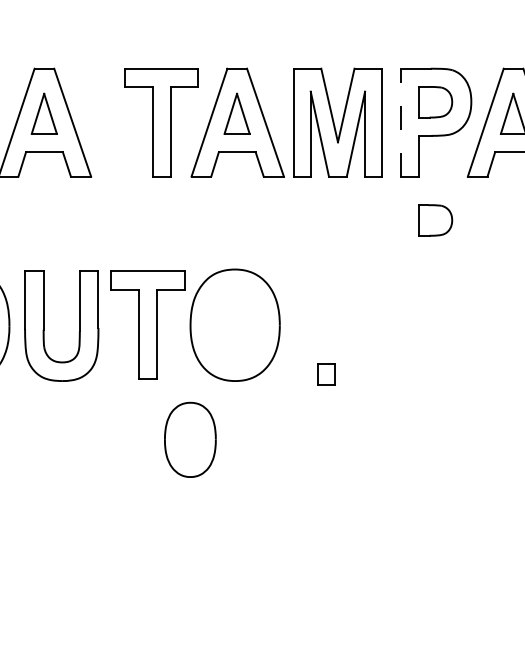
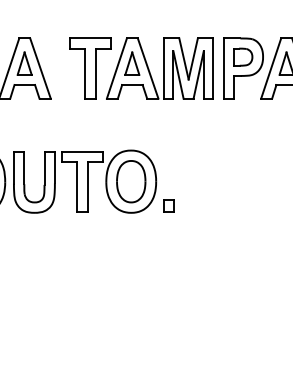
line: (400, 122) -> (223, 68), dashed -> solid
part: (436, 219) -> (243, 122), removed
part: (325, 373) -> (168, 205), moved
part: (190, 439) -> (131, 181), moved

